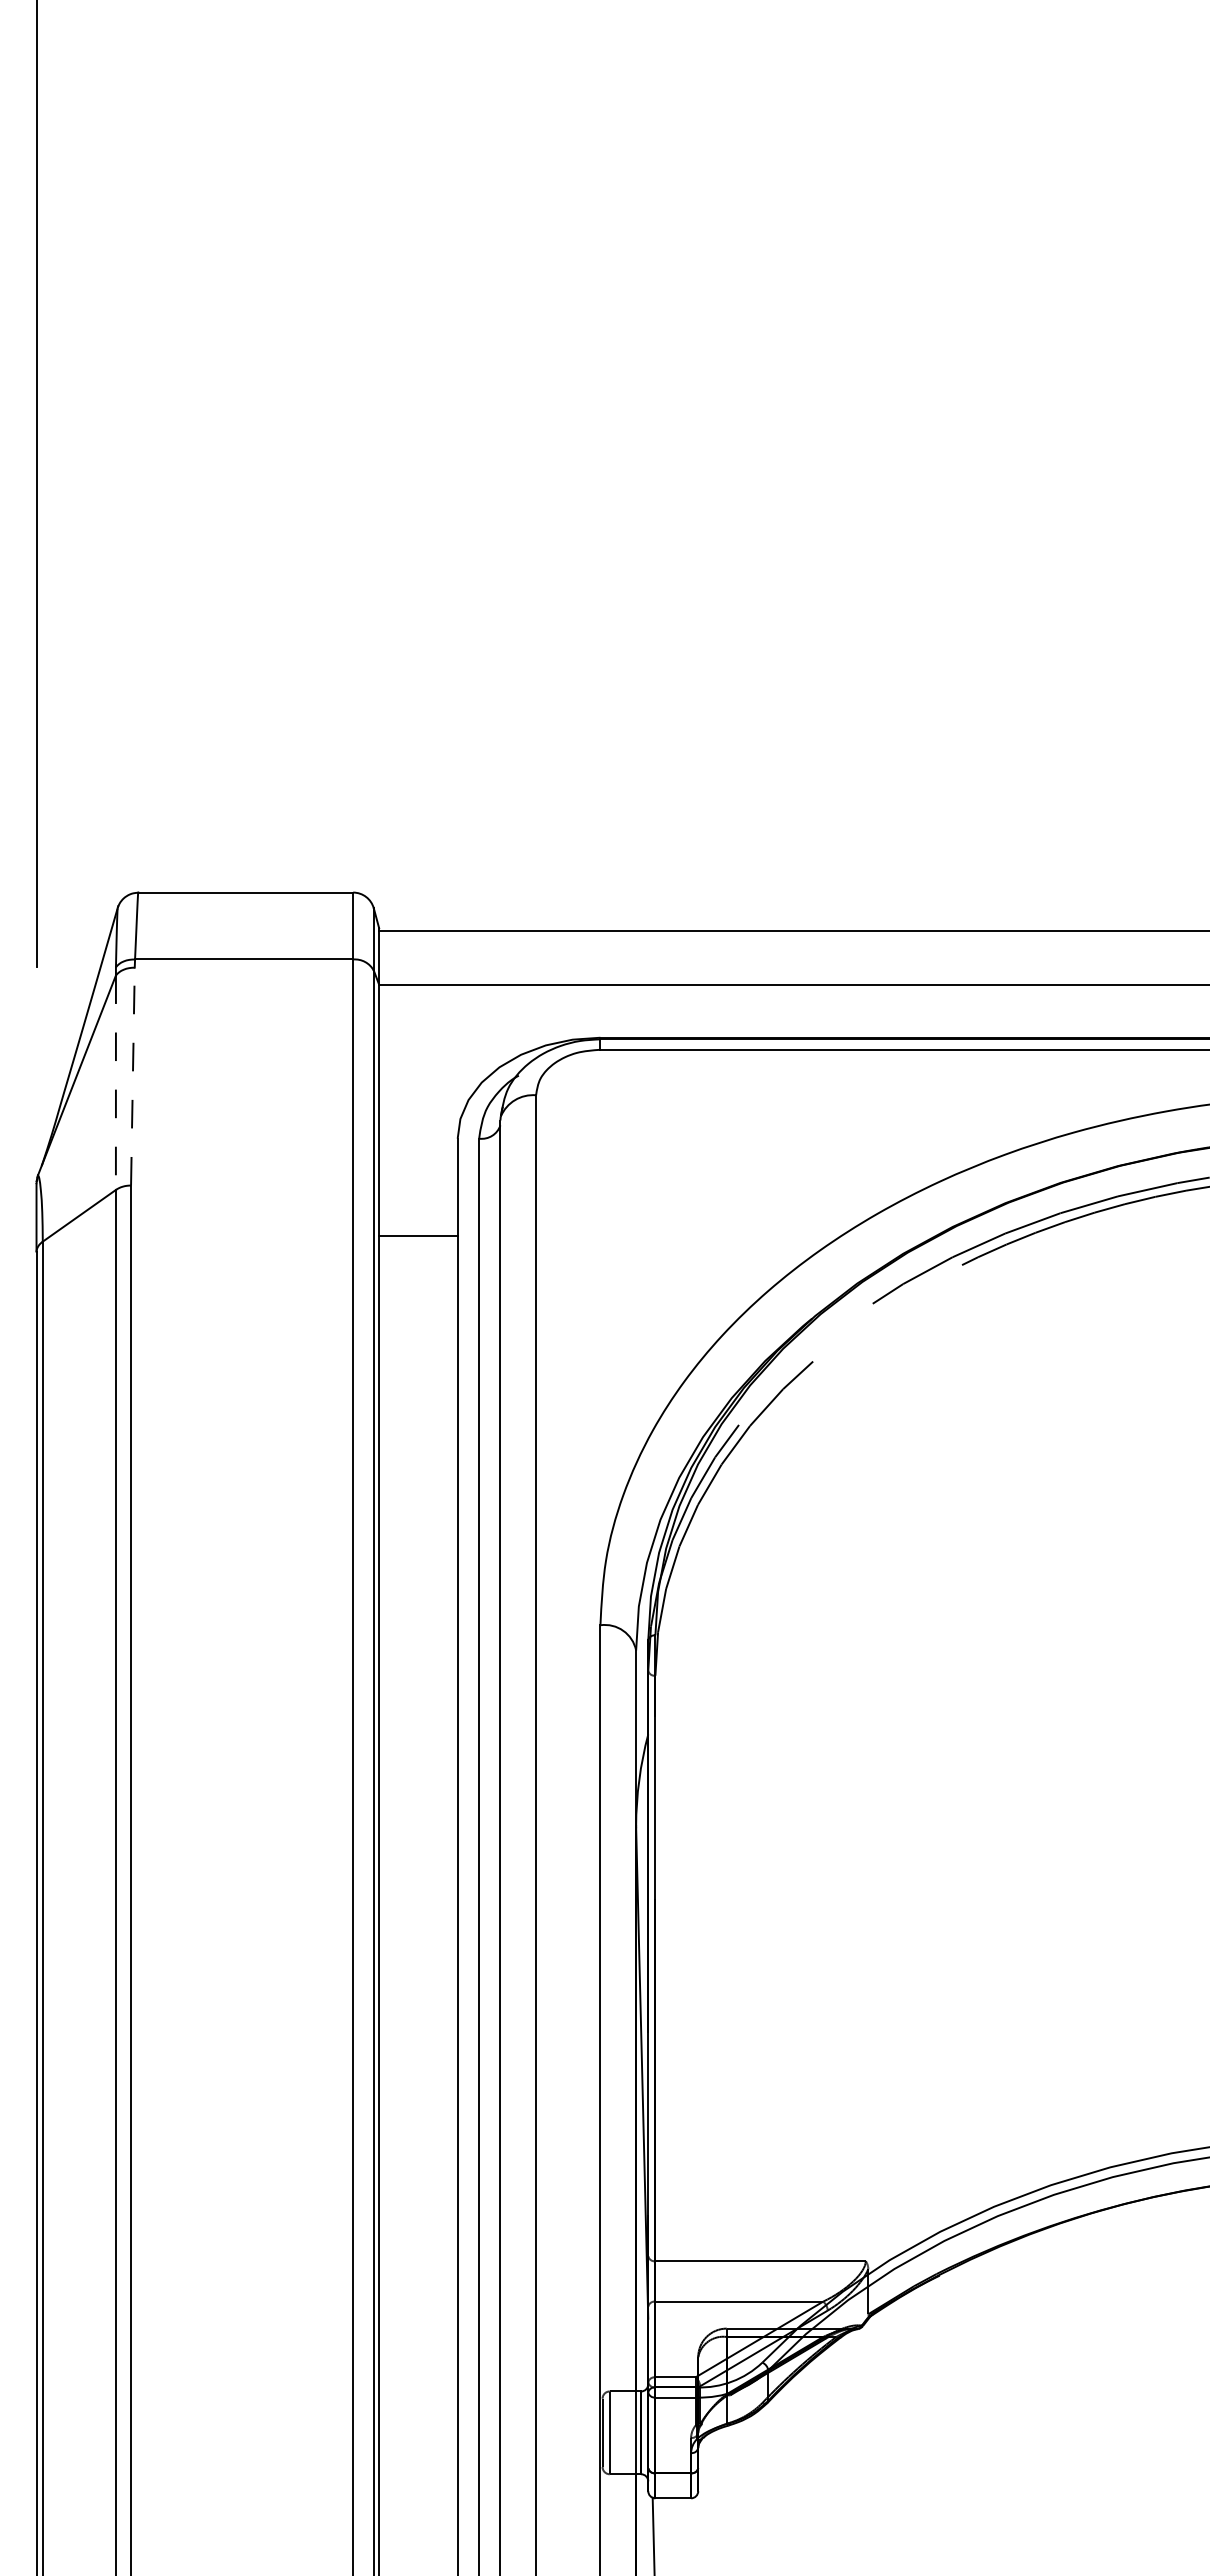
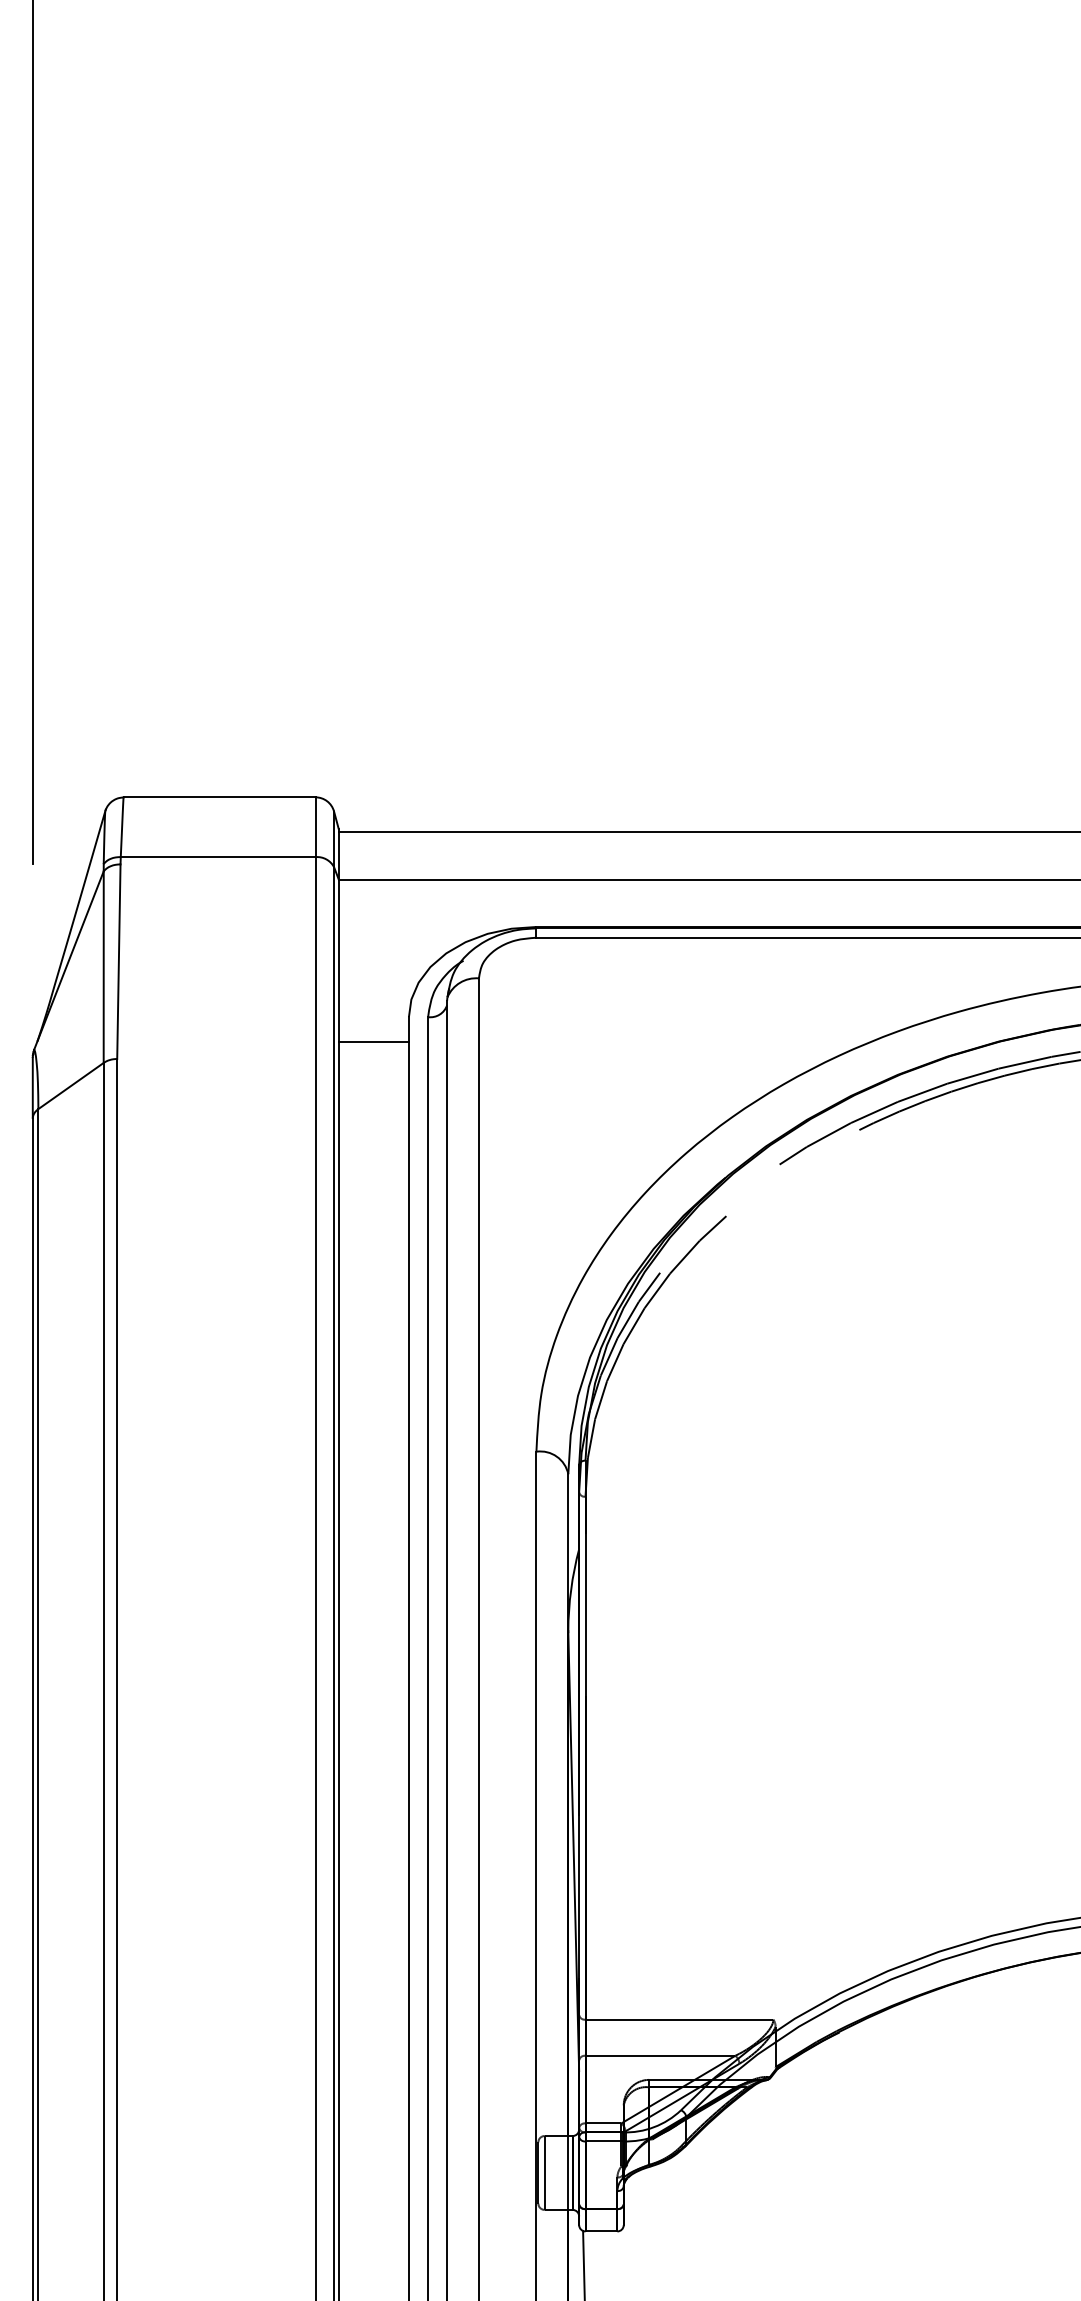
line: (132, 1076) -> (118, 961), dashed -> solid
line: (115, 1083) -> (103, 967), dashed -> solid
line: (418, 1235) -> (373, 1041), moved

